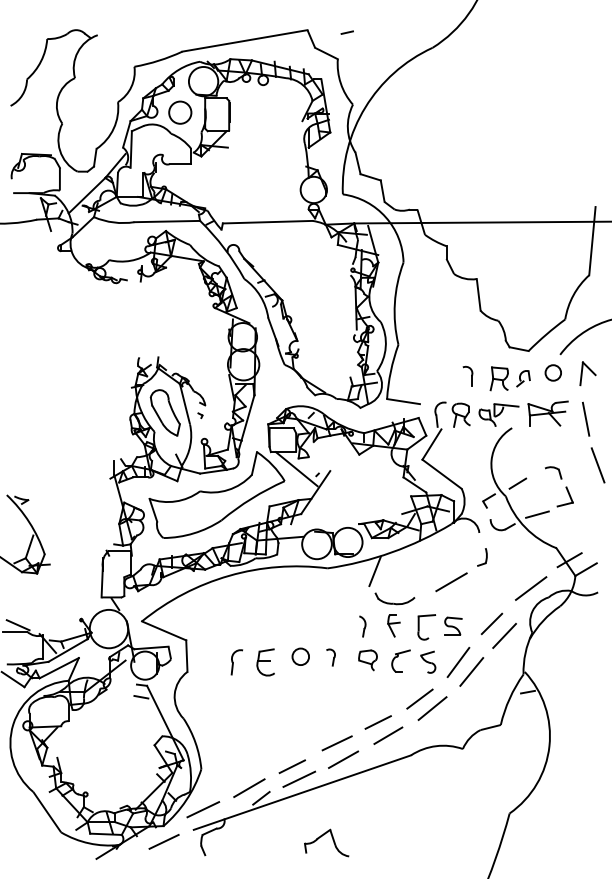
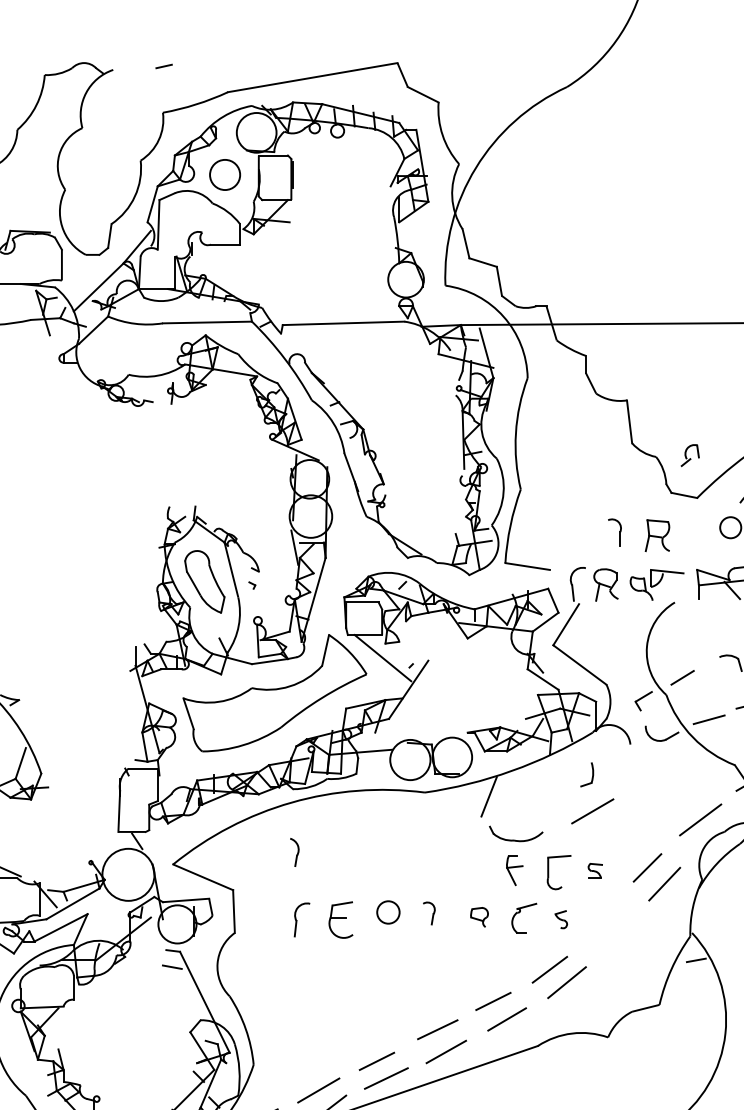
line: (346, 32) -> (163, 66), moved
part: (523, 378) -> (690, 455), moved
part: (482, 557) -> (587, 775), moved
part: (453, 625) -> (595, 870), size x0.6
part: (362, 626) -> (294, 852), moved
part: (367, 660) -> (478, 917), size x0.7
part: (428, 661) -> (561, 918), size x0.6
line: (458, 662) -> (602, 920), removed
line: (471, 671) -> (619, 932), removed

